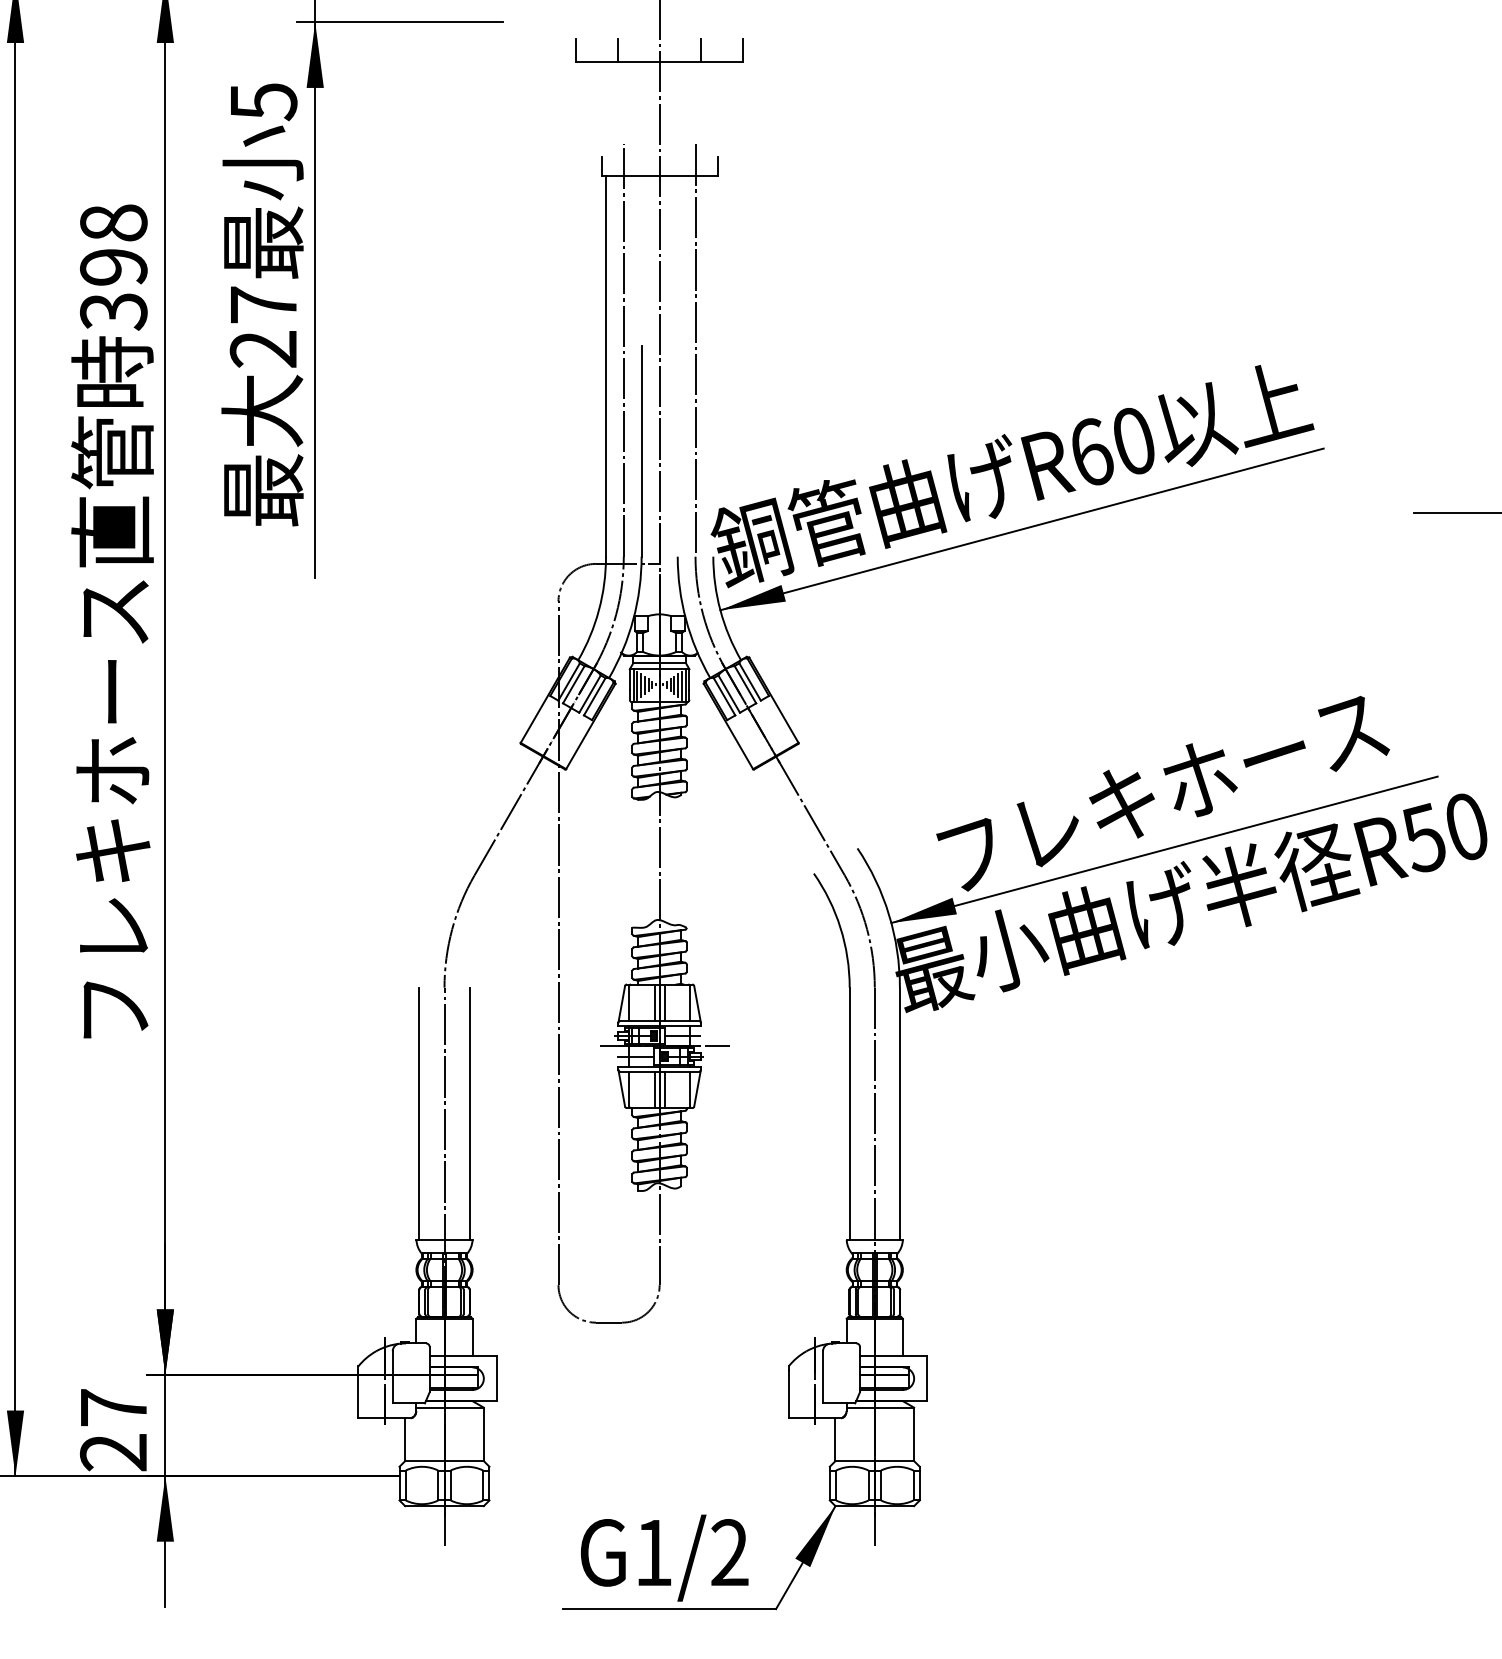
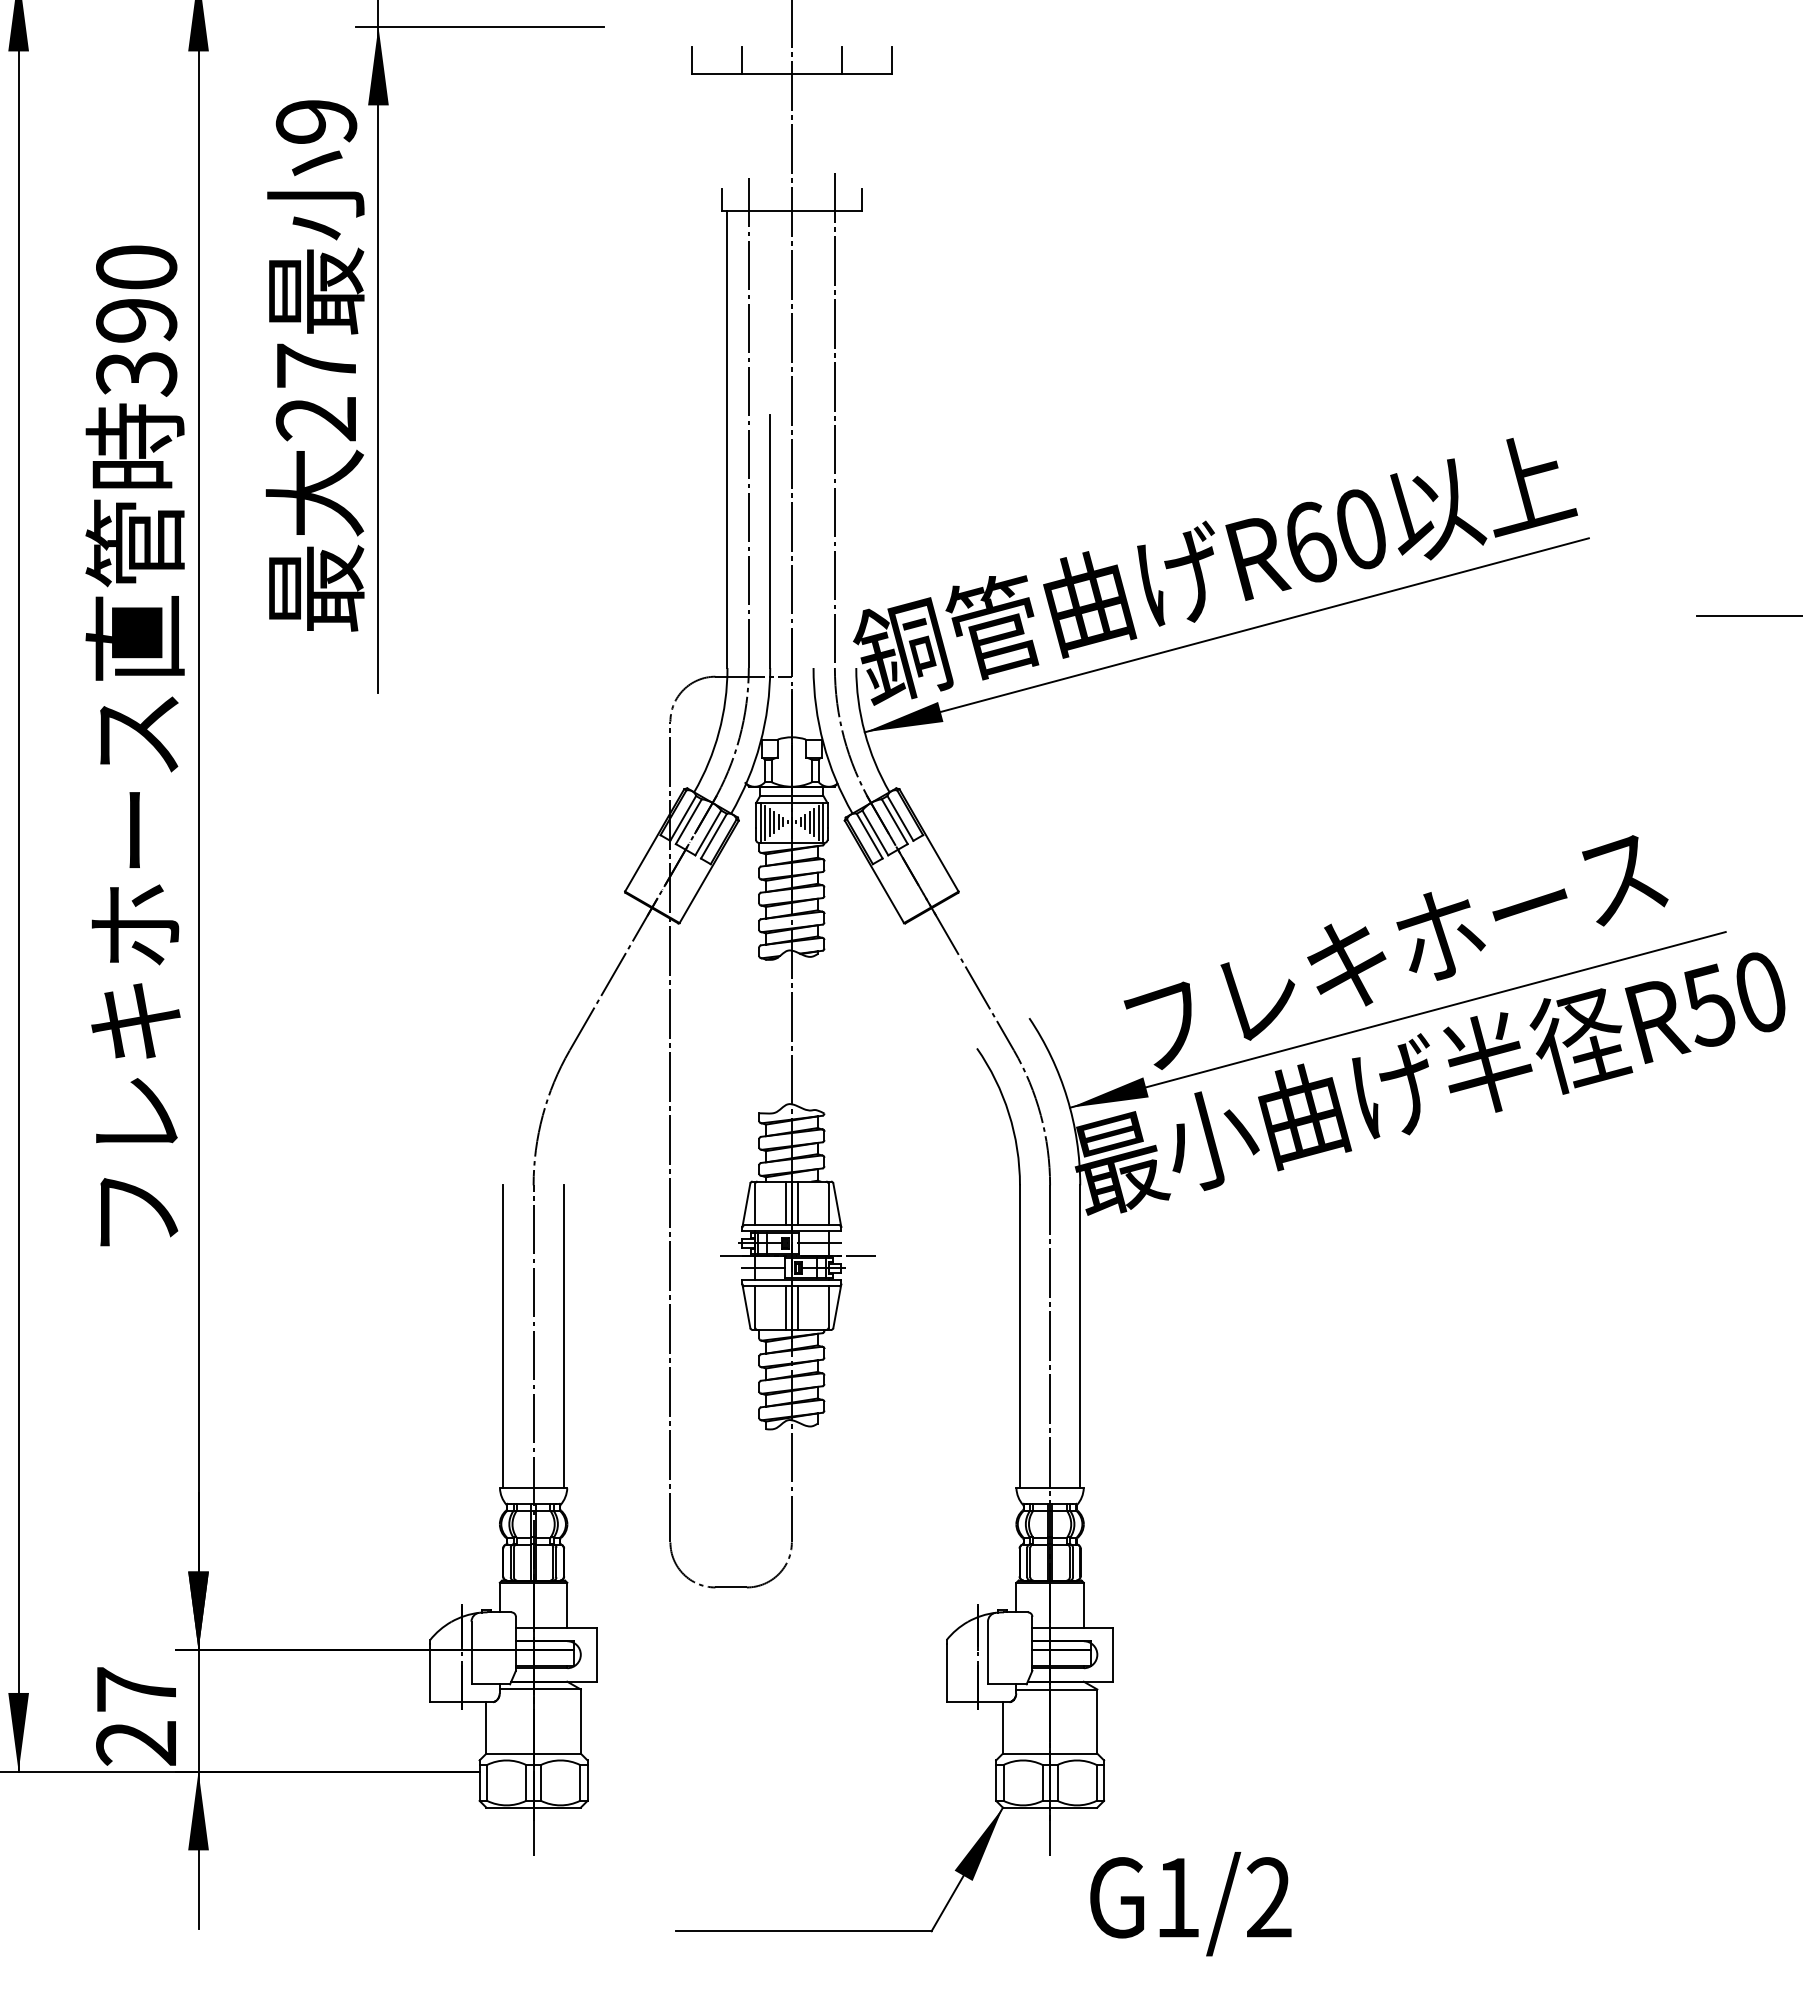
text: (263, 102) -> (316, 122), 5 -> 9
text: (113, 223) -> (136, 267), 398 -> 390
text: (664, 1558) -> (1190, 1904), moved

